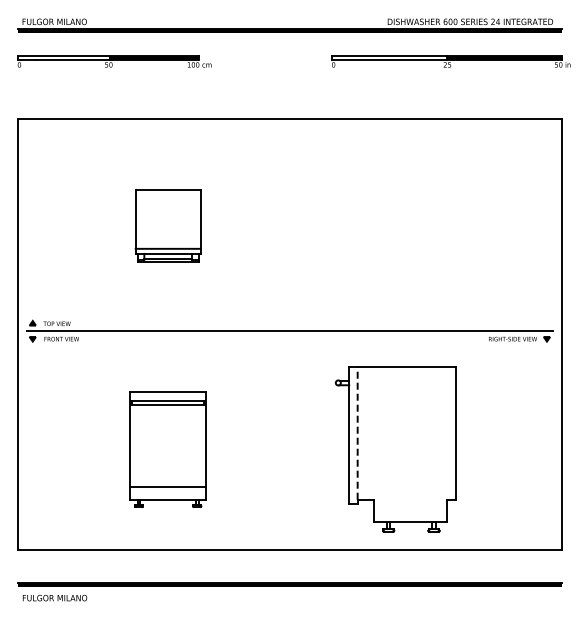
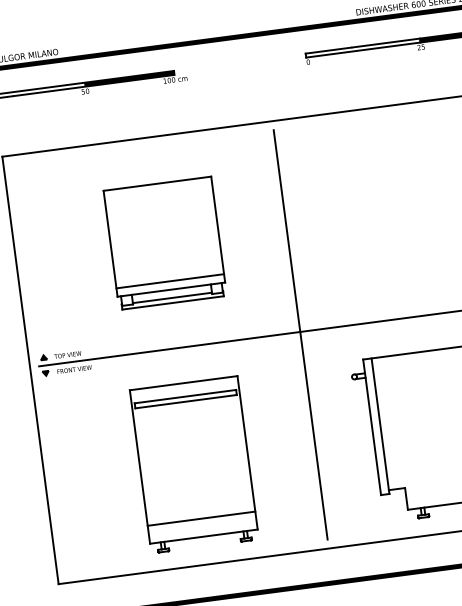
part: (168, 225) -> (165, 242), size x1.67
line: (290, 333) -> (300, 334), added
line: (357, 432) -> (379, 423), dashed -> solid
part: (167, 449) -> (193, 465), size x1.43

